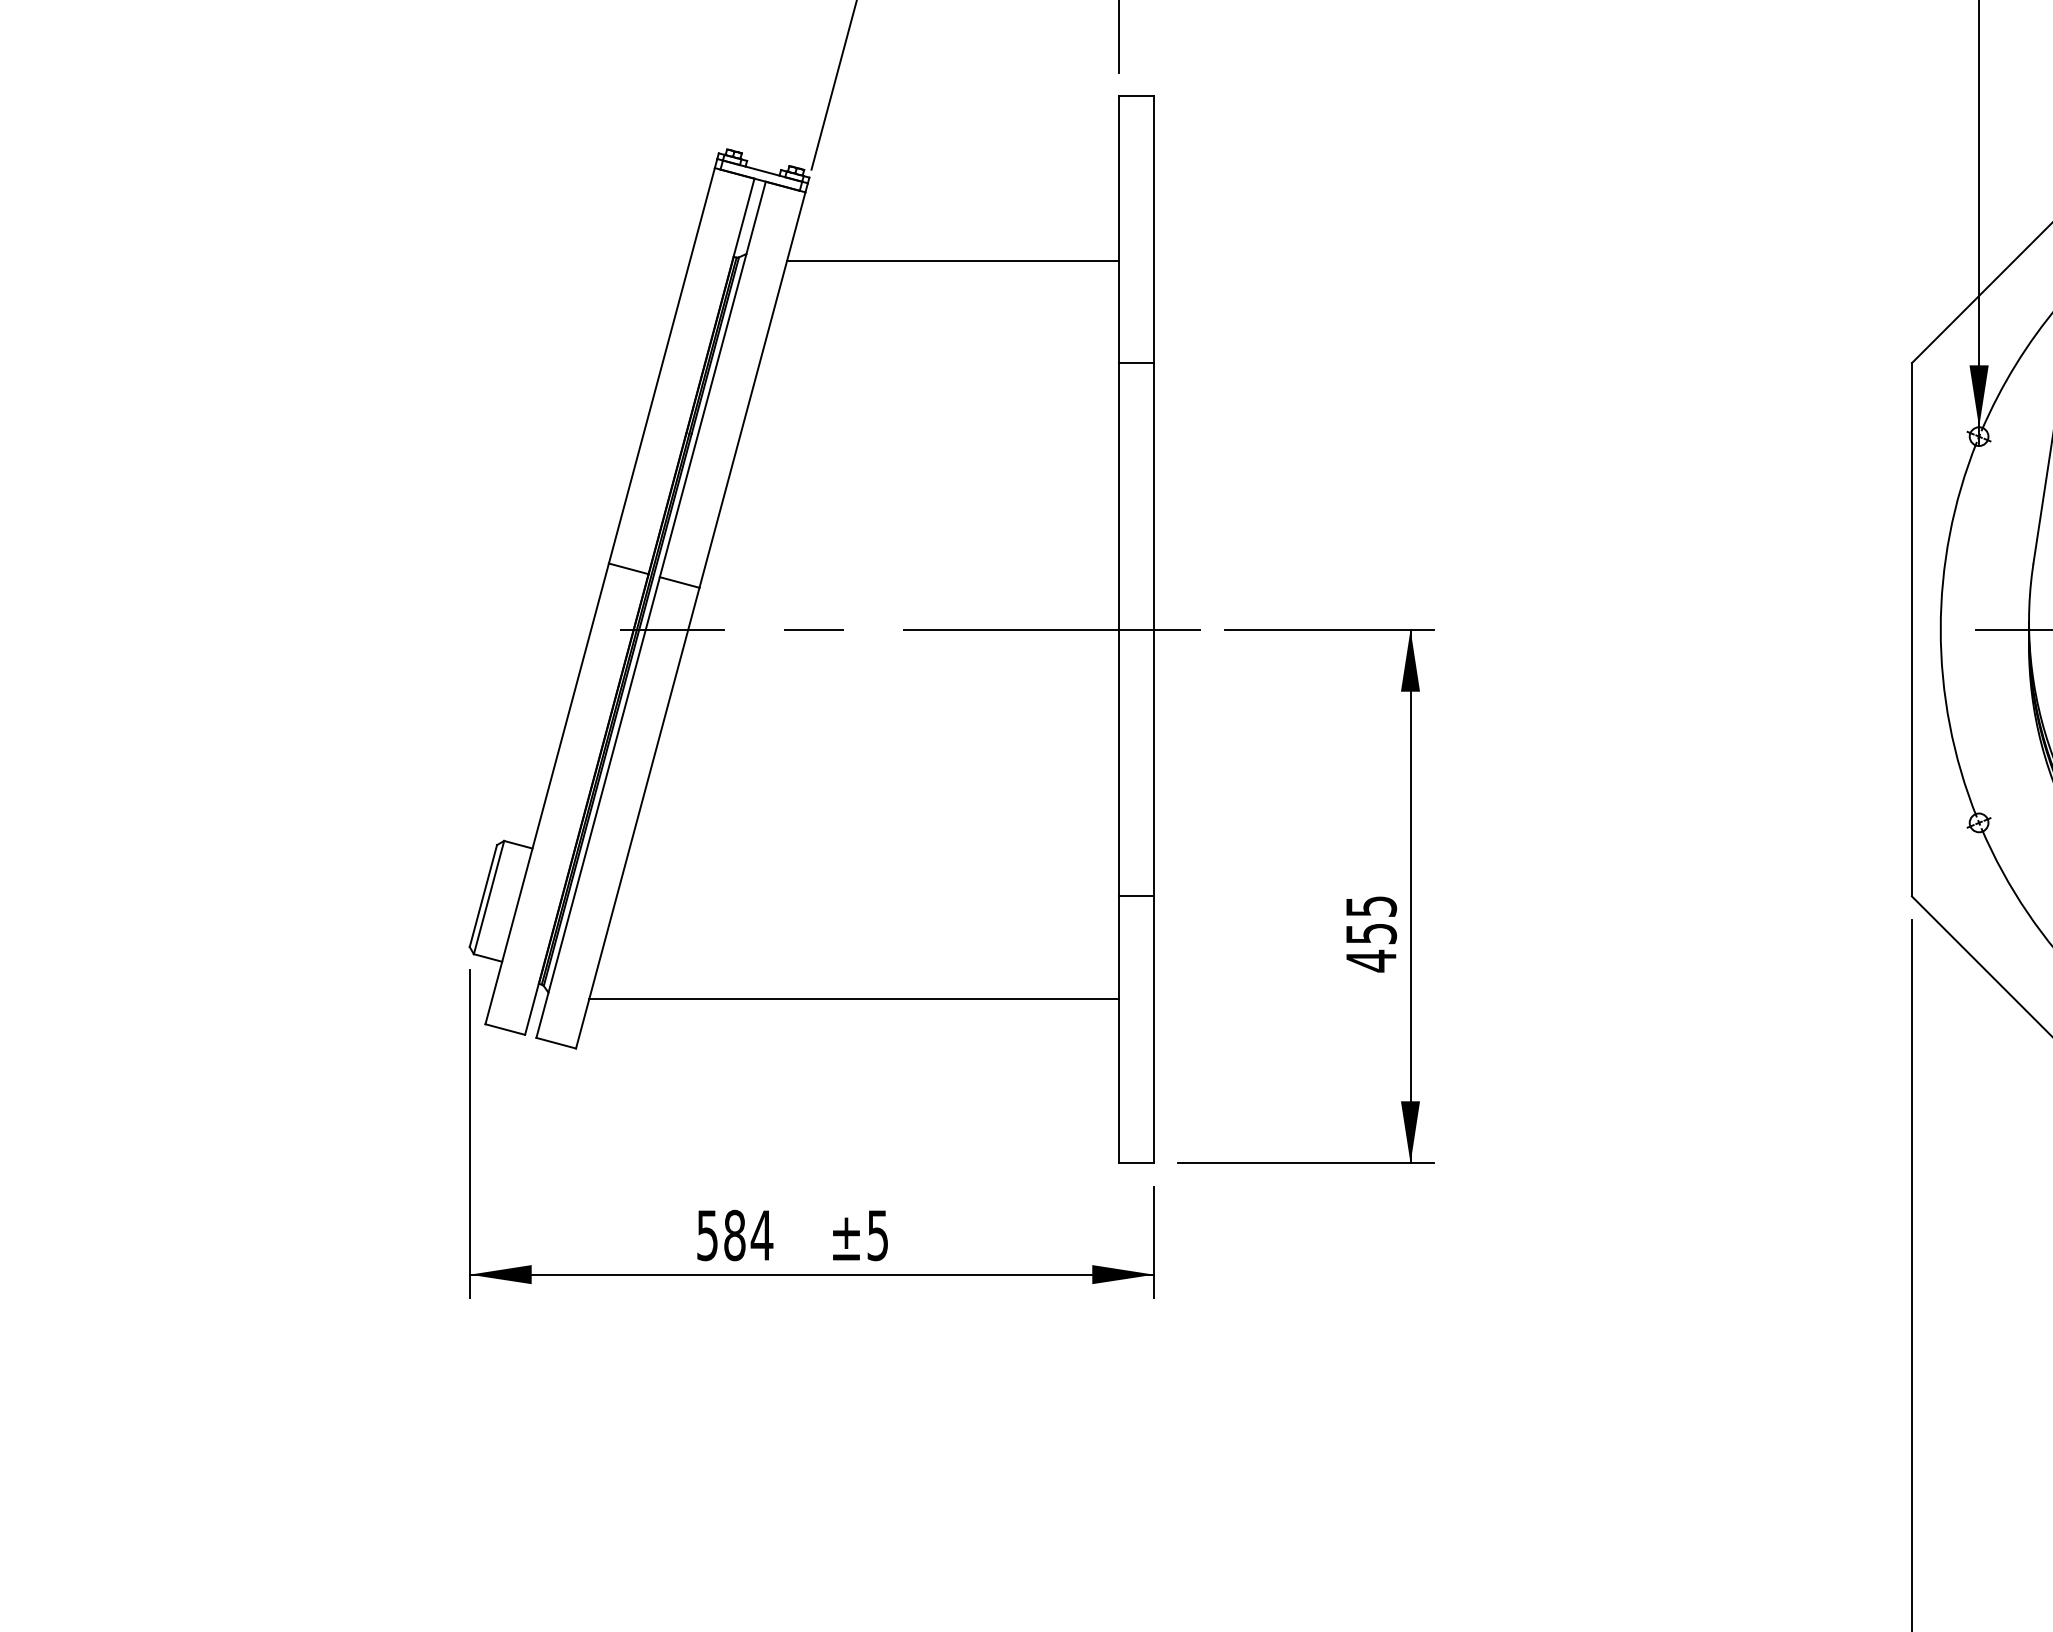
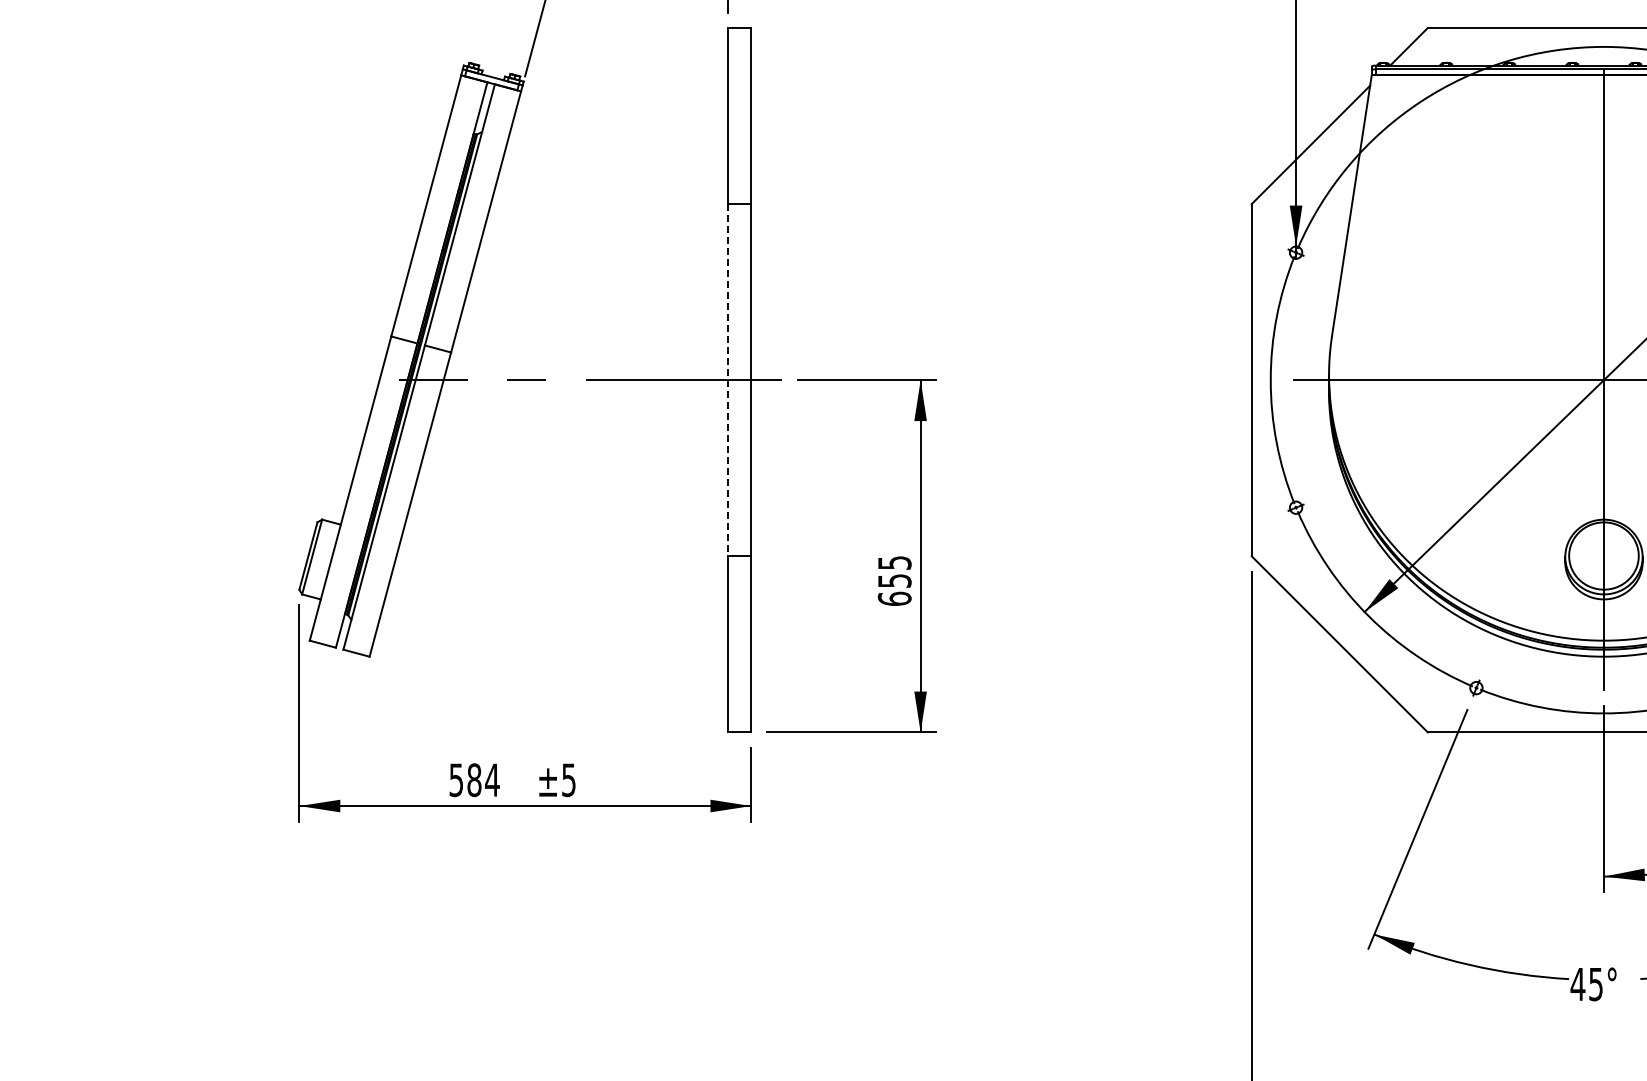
line: (952, 260) -> (618, 136), removed
line: (1119, 630) -> (728, 380), solid -> dashed
text: (1370, 960) -> (894, 598), 455 -> 655
line: (854, 999) -> (553, 624), removed

